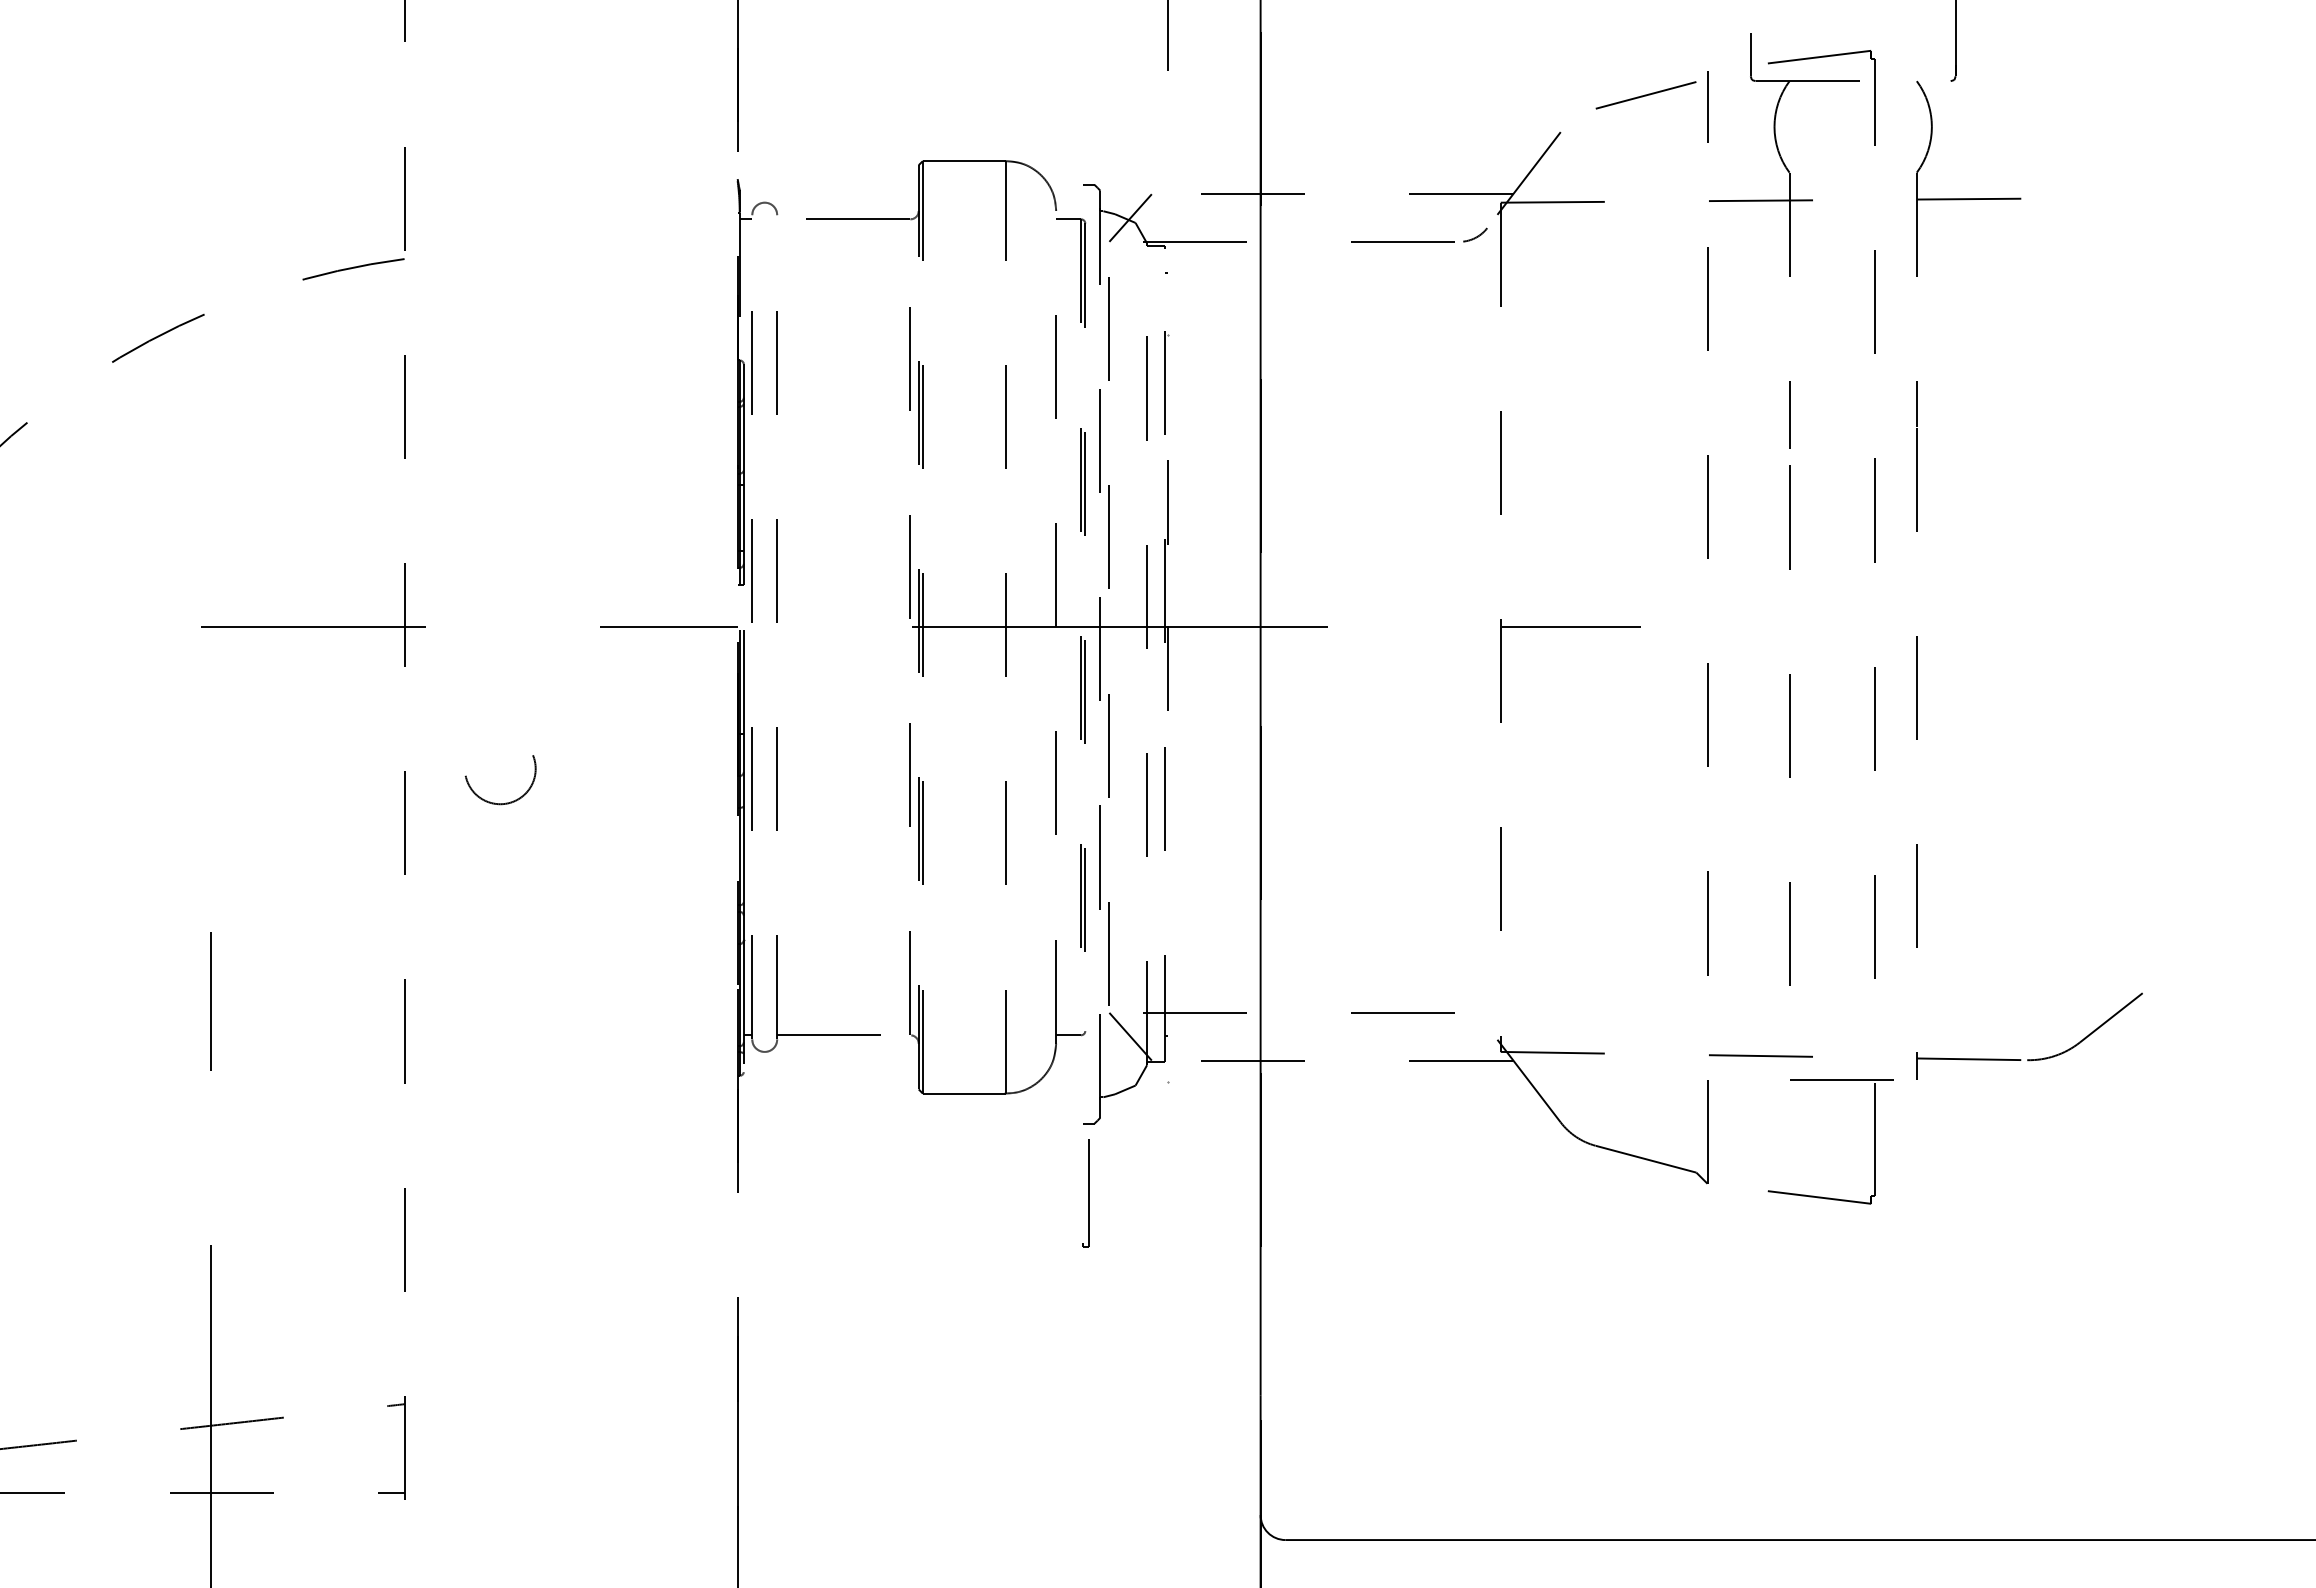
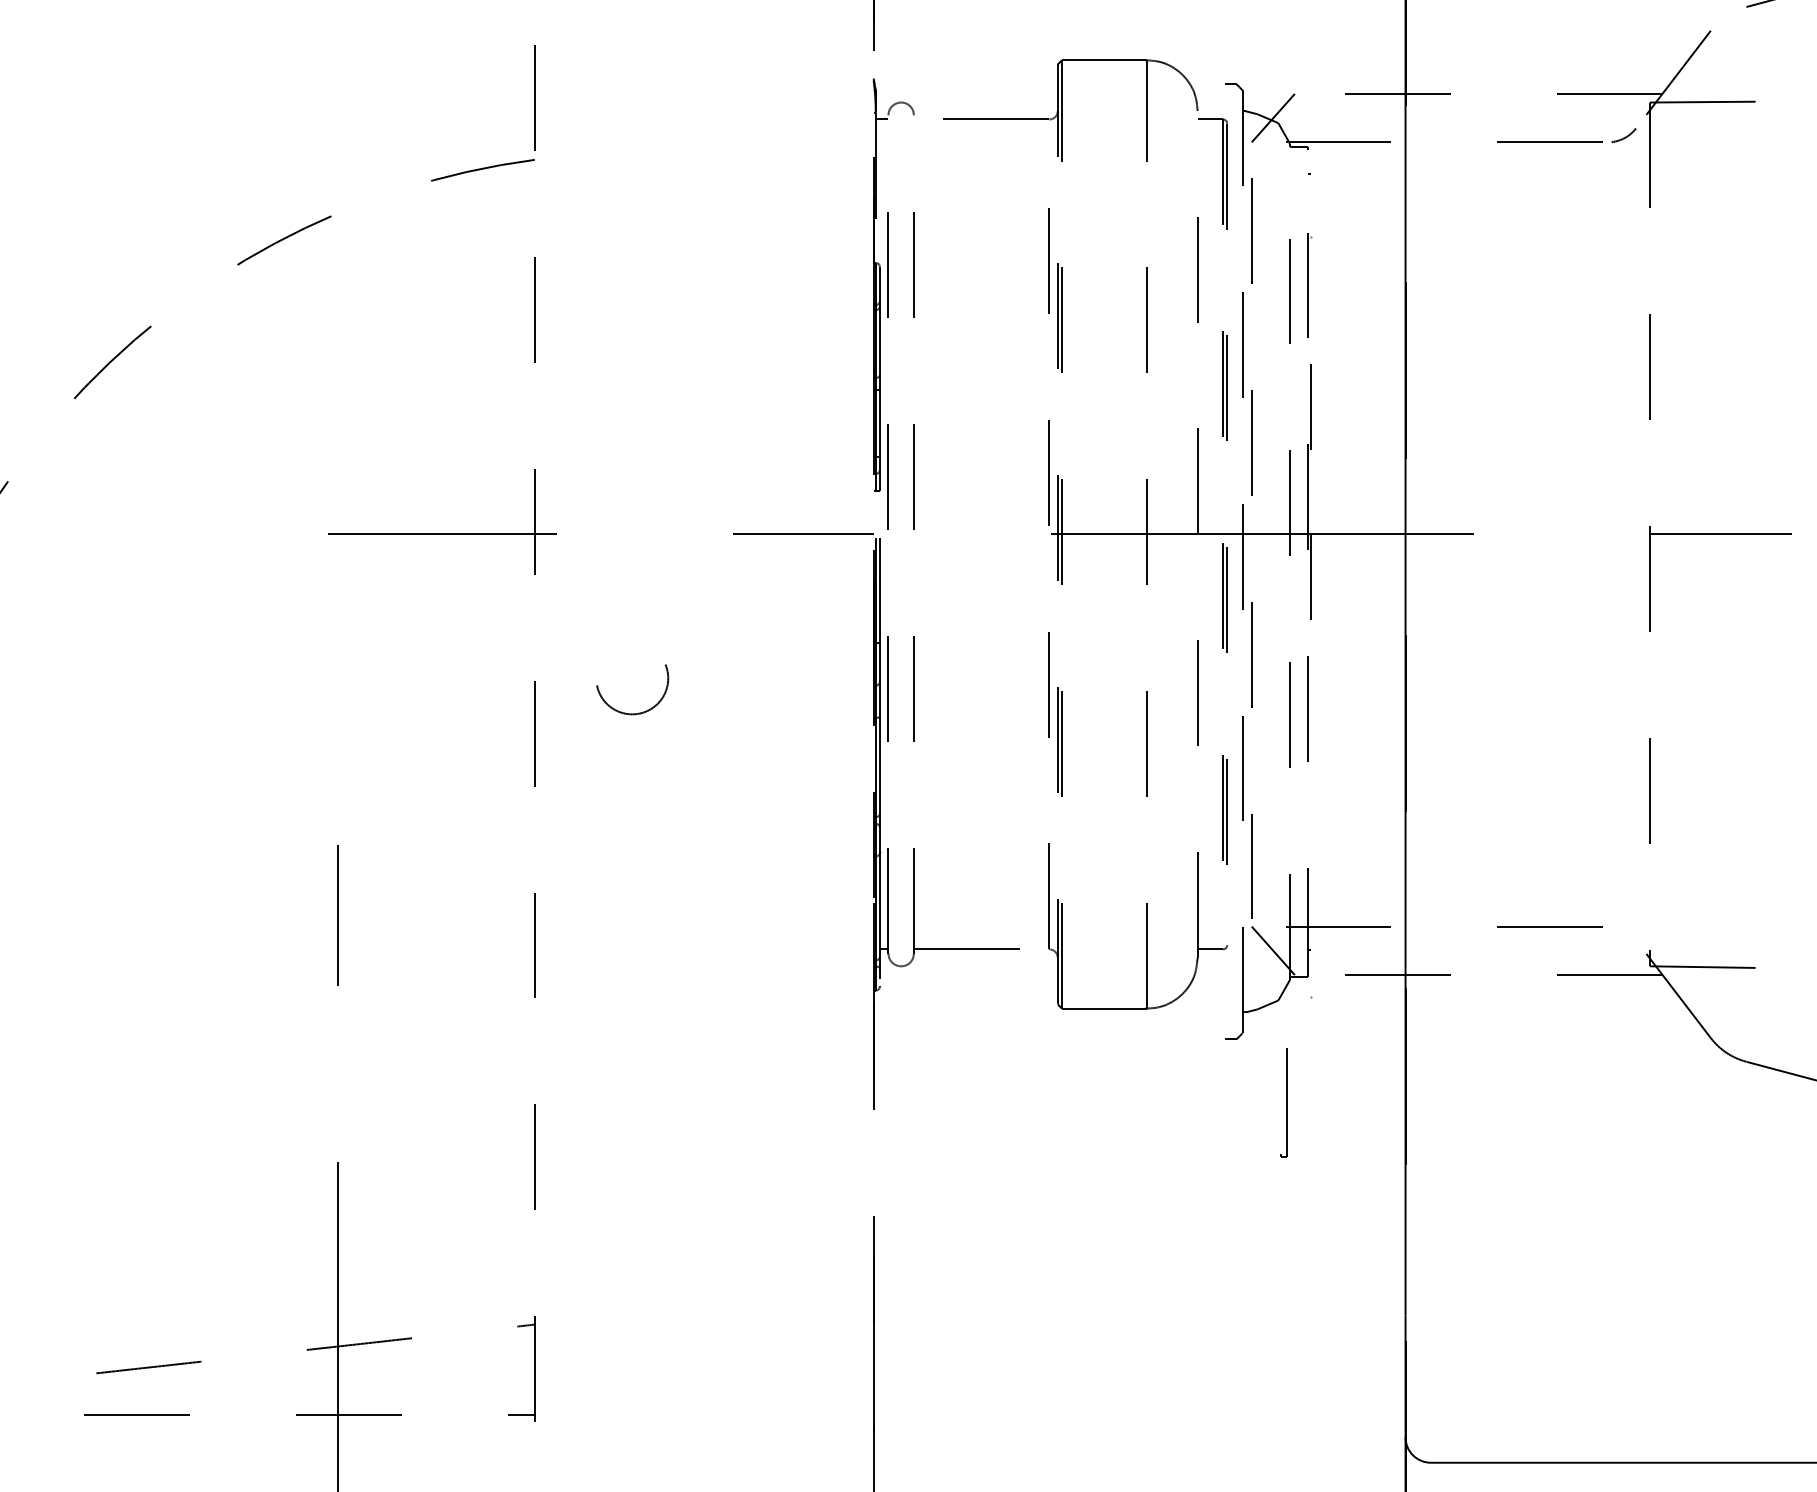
part: (1085, 1193) -> (1283, 1103), moved

